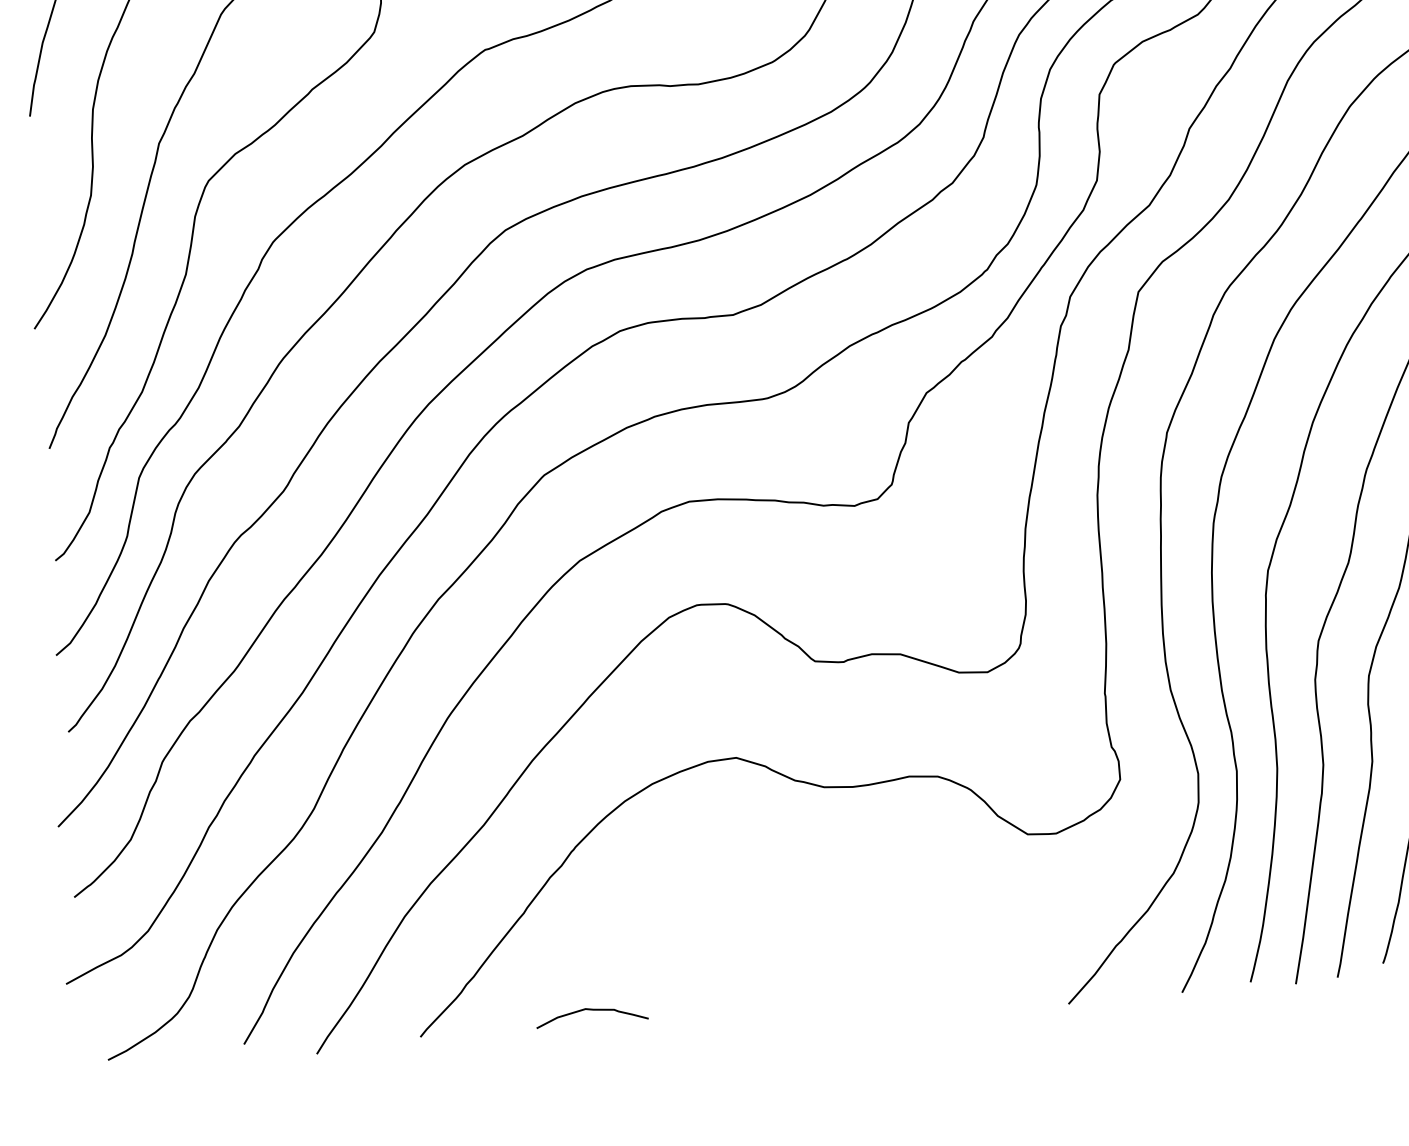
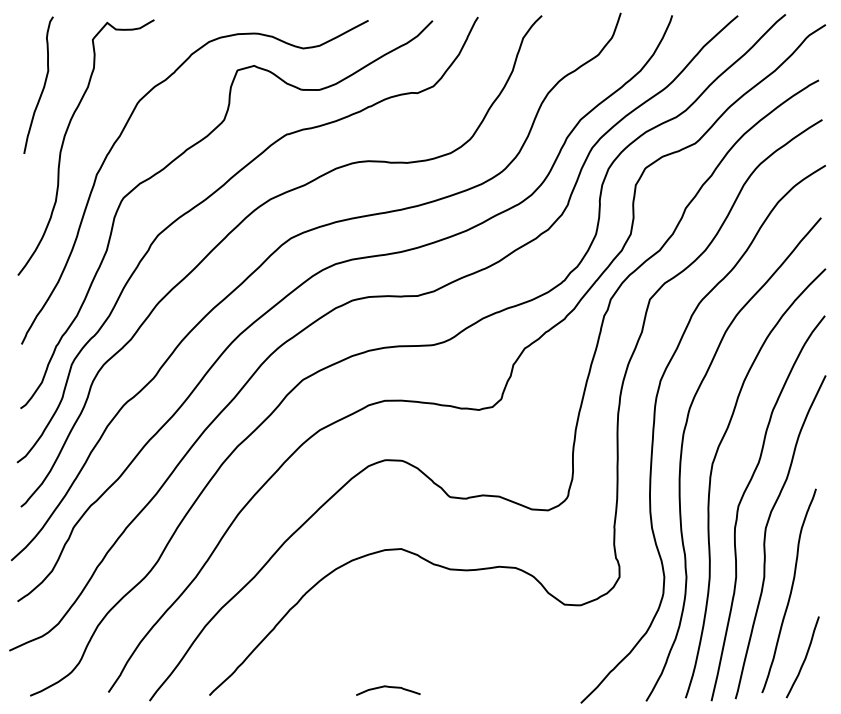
curve: (591, 1010) -> (388, 687), moved

